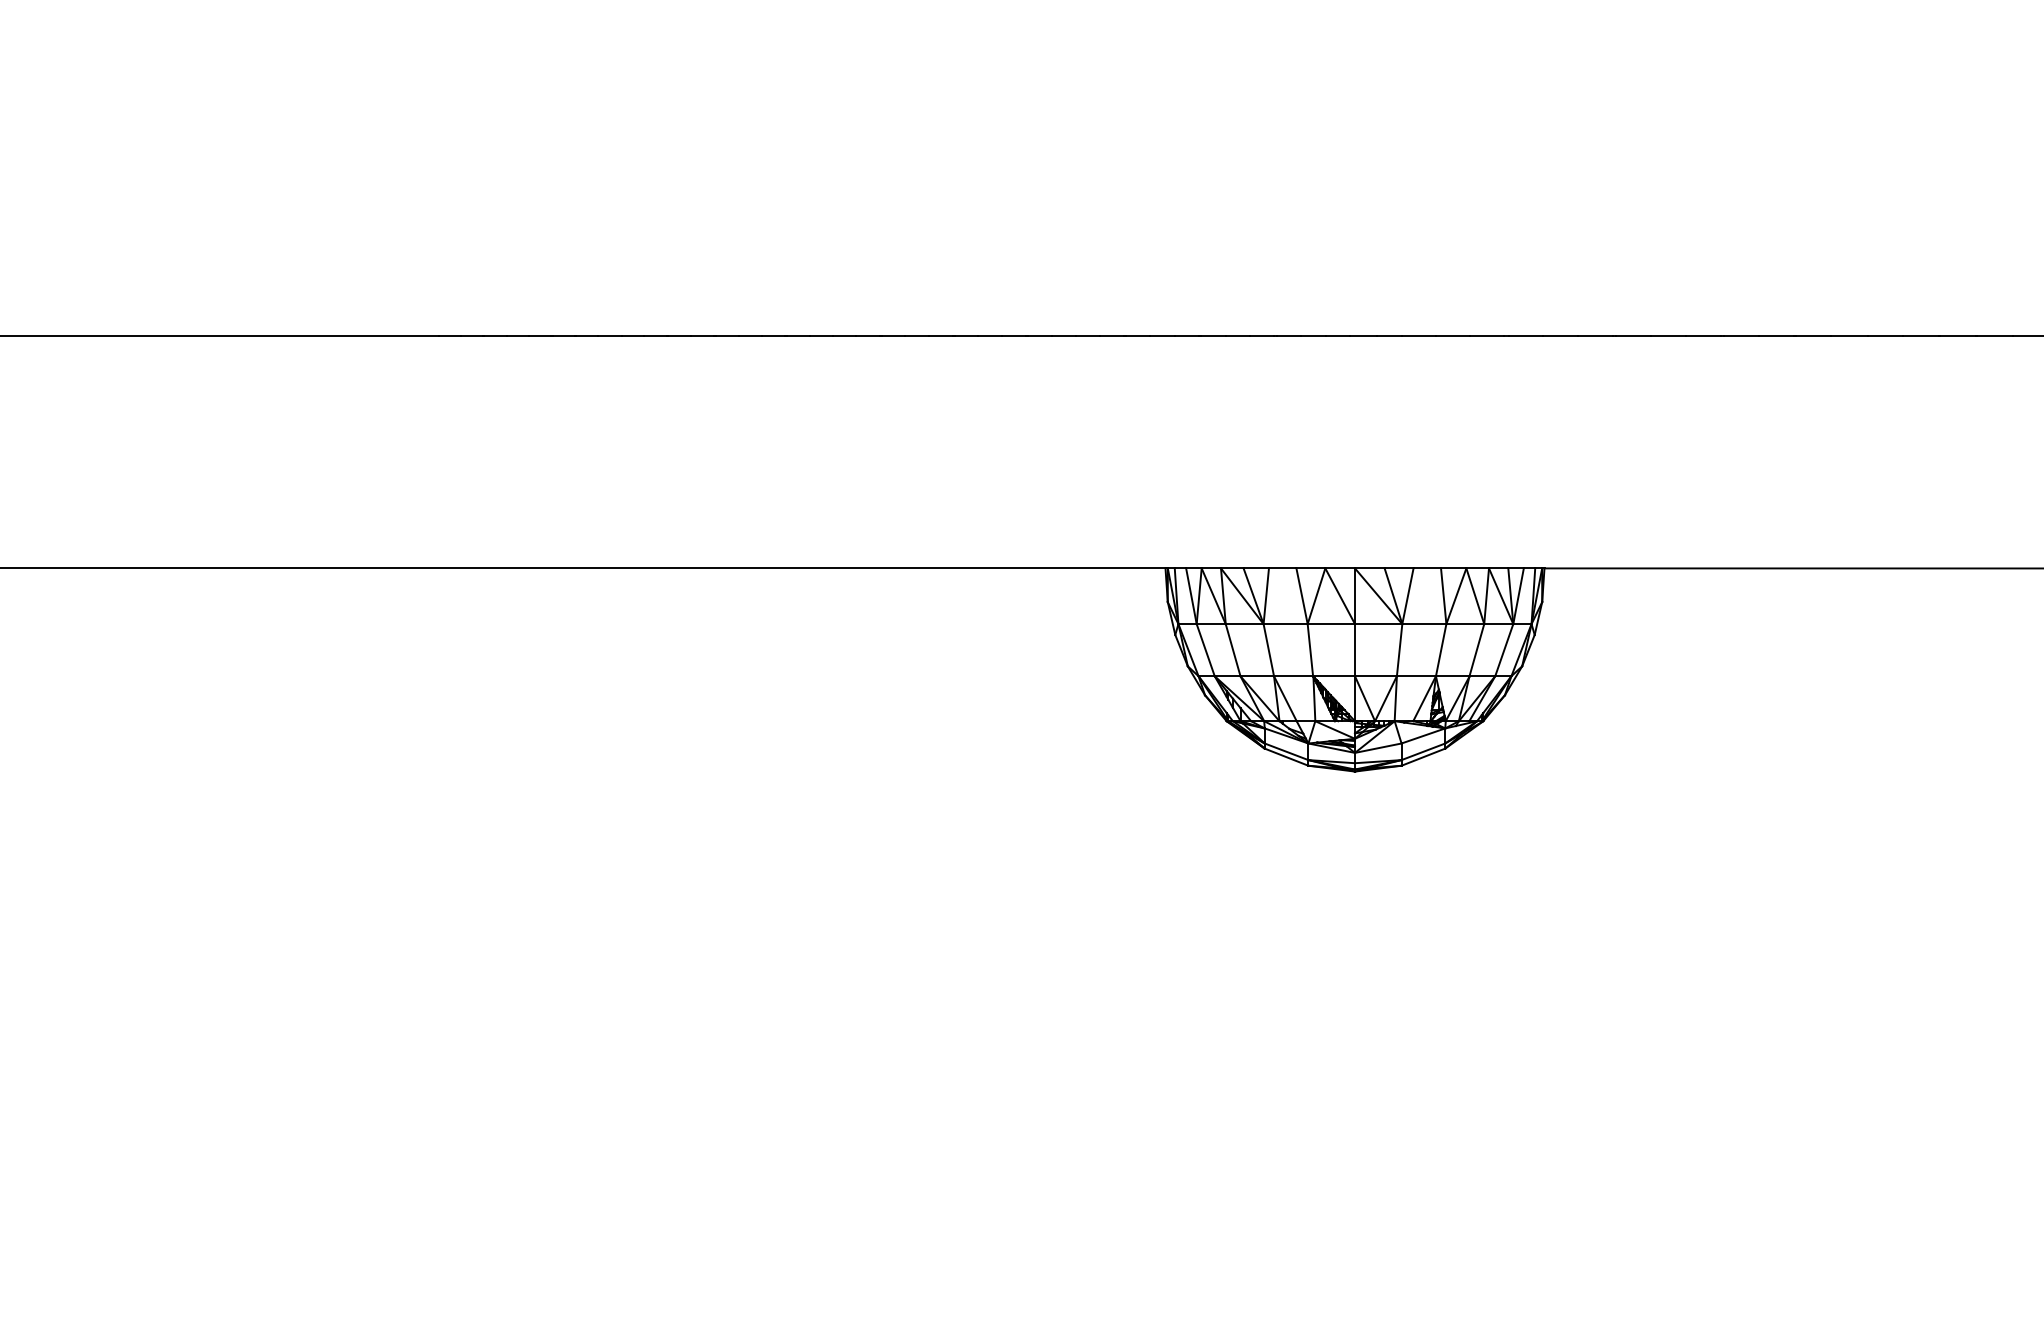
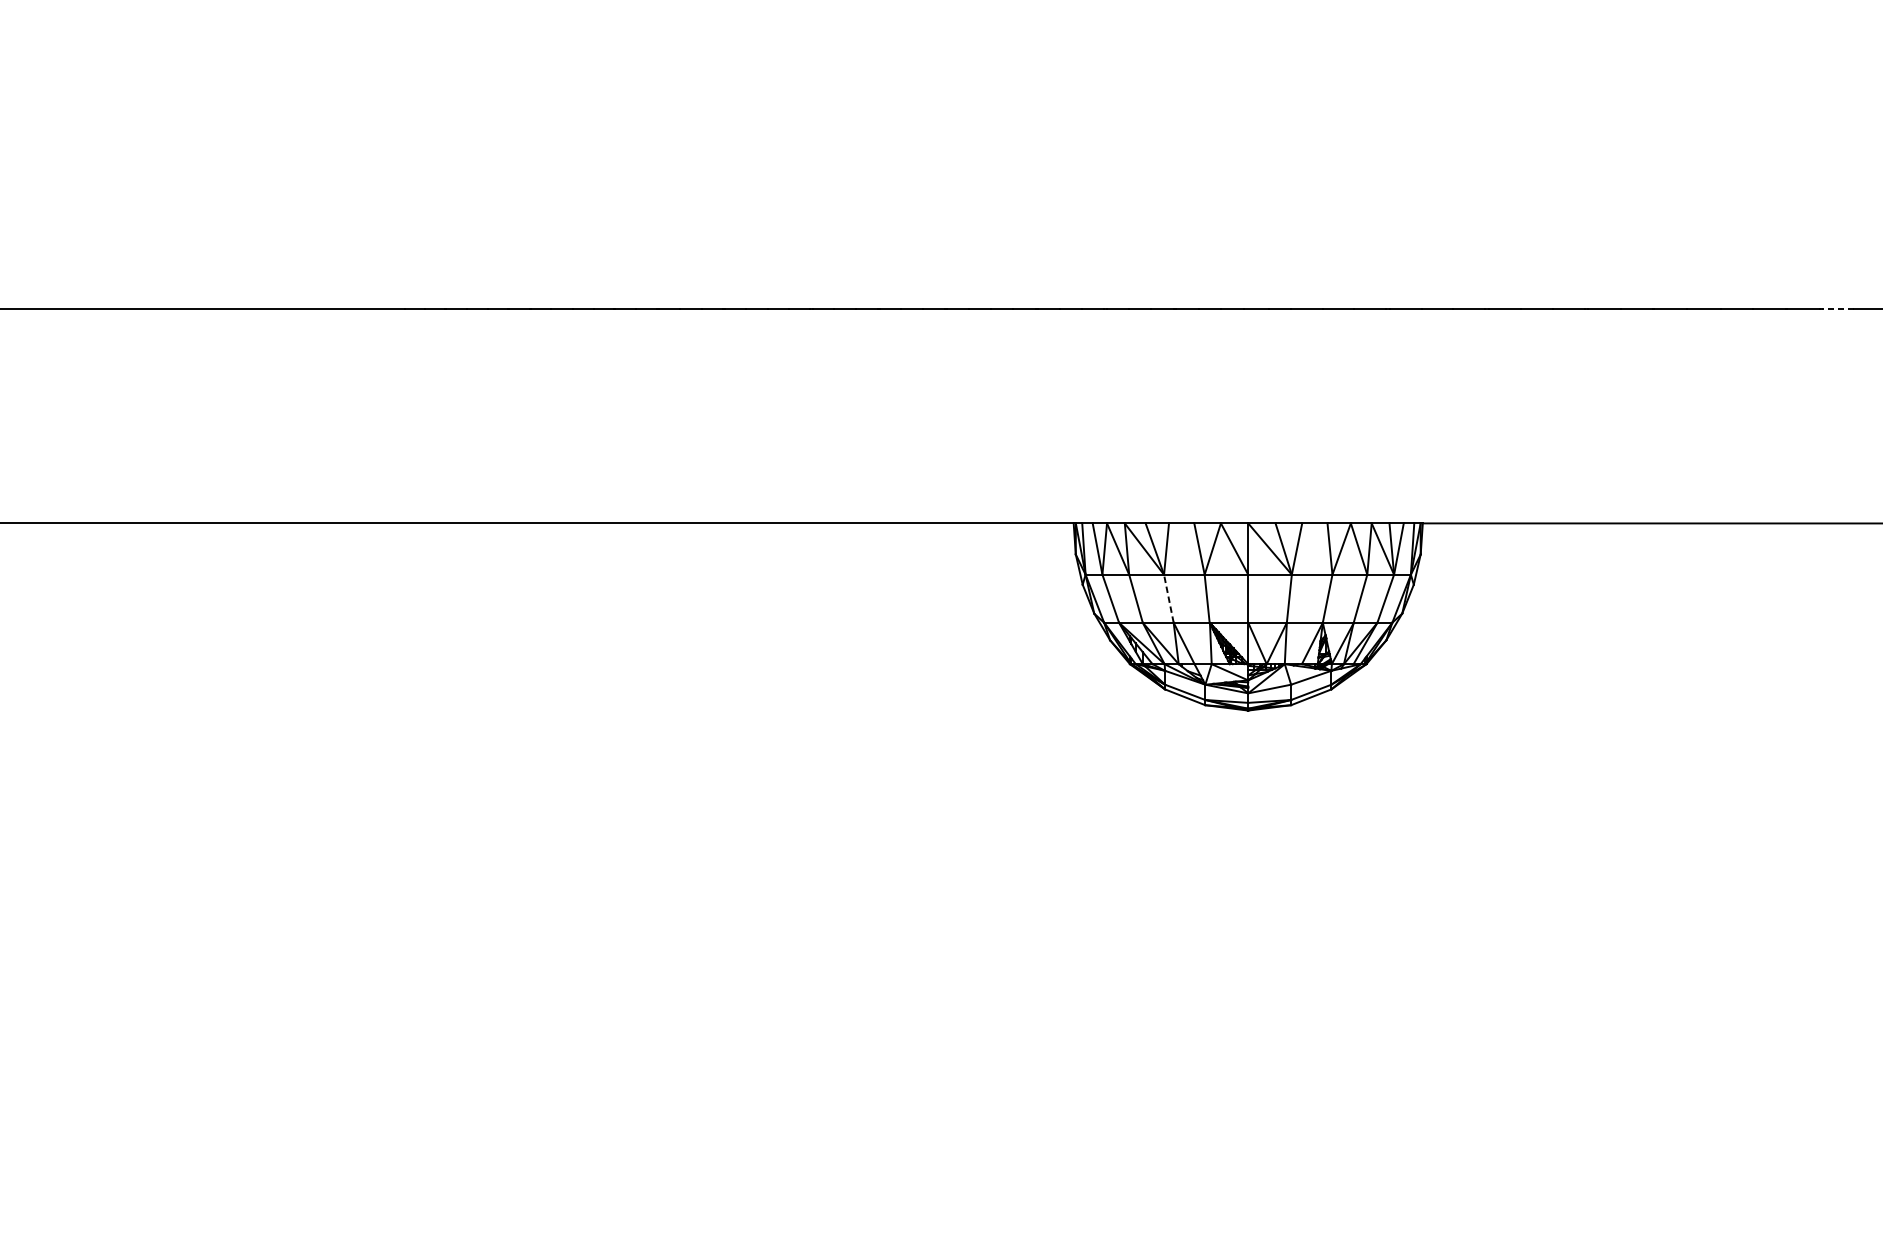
line: (1995, 336) -> (1838, 309), solid -> dashed
line: (1268, 650) -> (1168, 599), solid -> dashed

